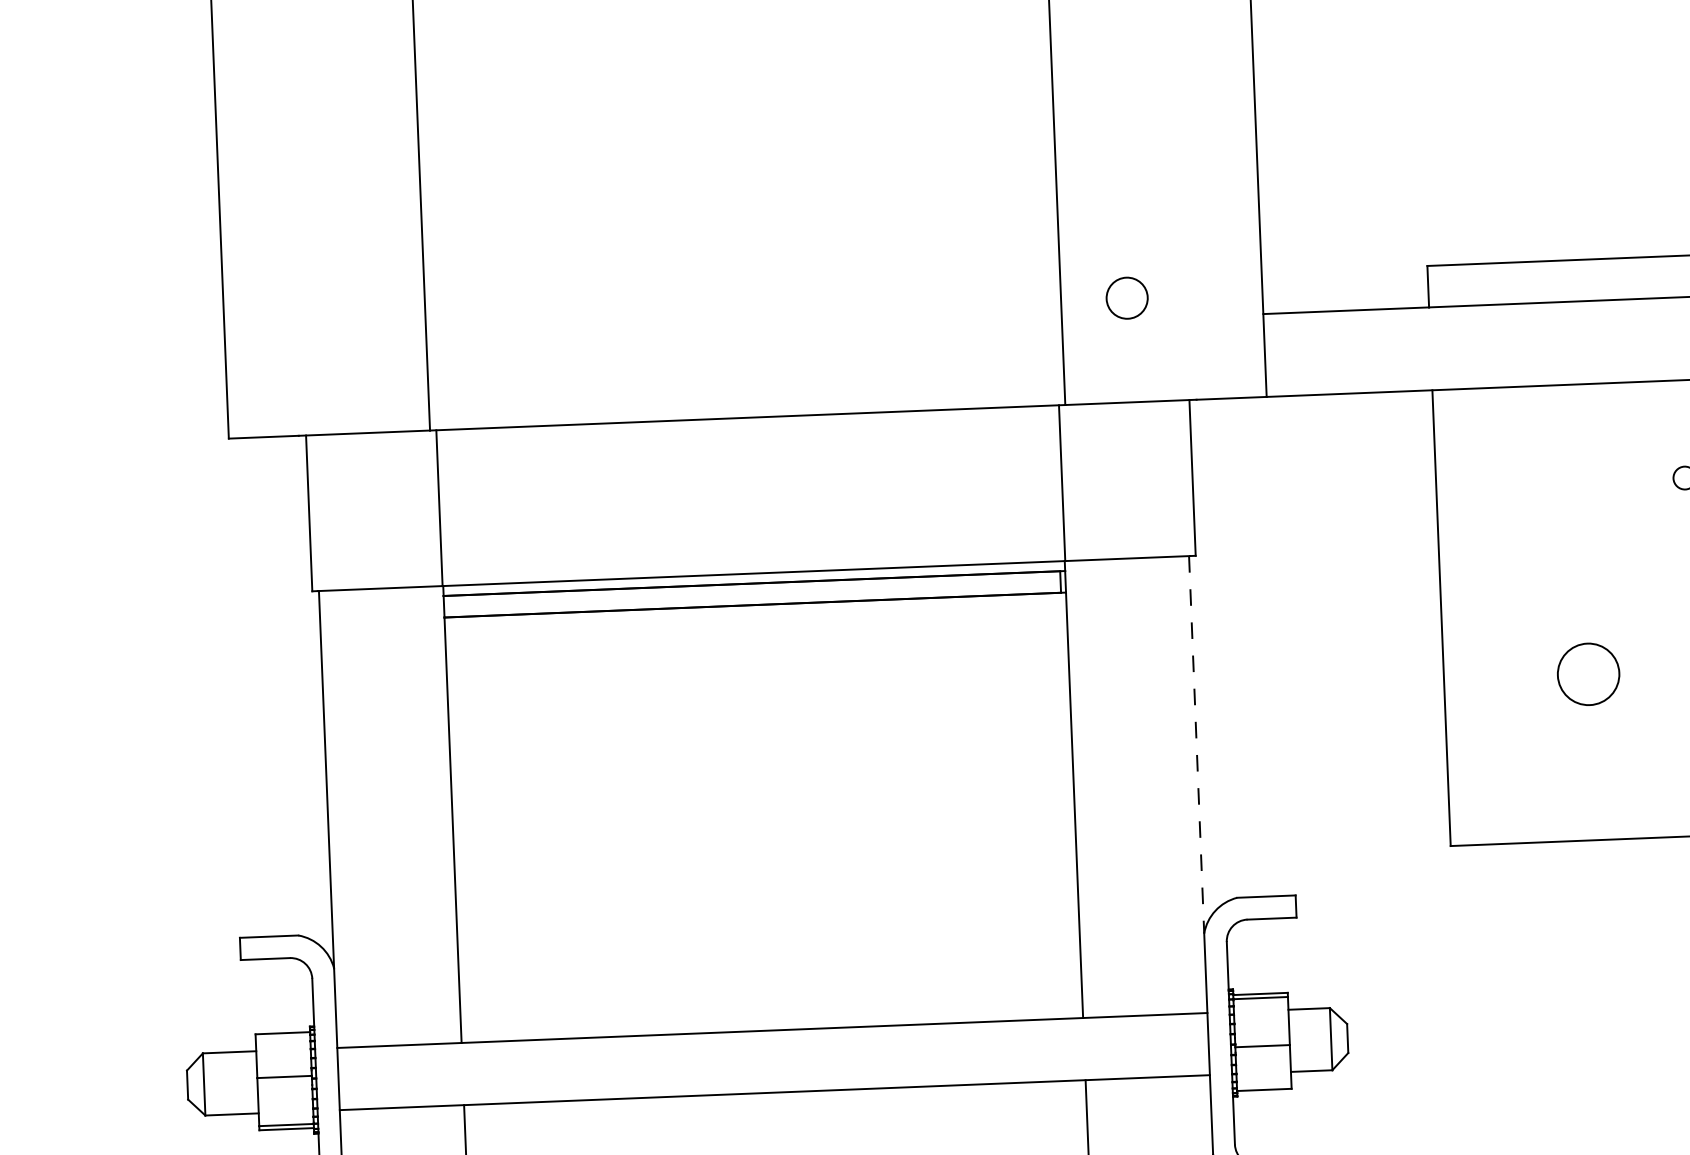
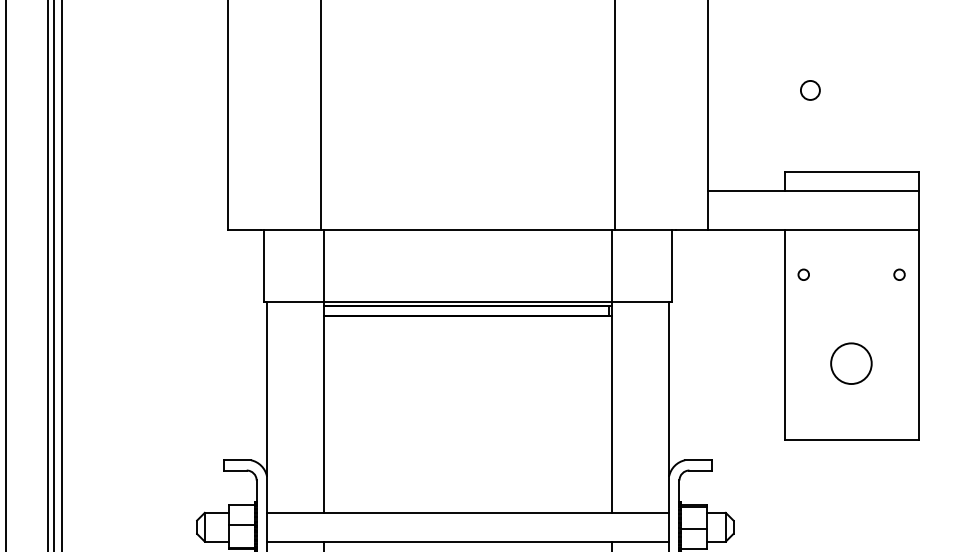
circle: (1127, 298) -> (810, 90), moved
circle: (1477, 485) -> (803, 274), added
circle: (1588, 674) -> (851, 363), size x1.43
line: (1197, 746) -> (669, 389), dashed -> solid

